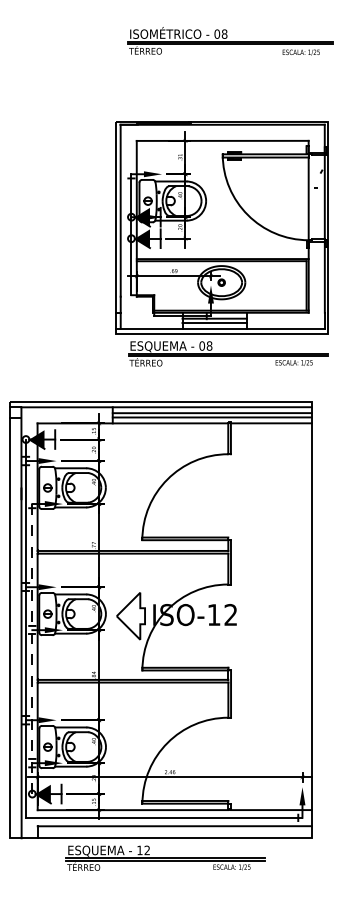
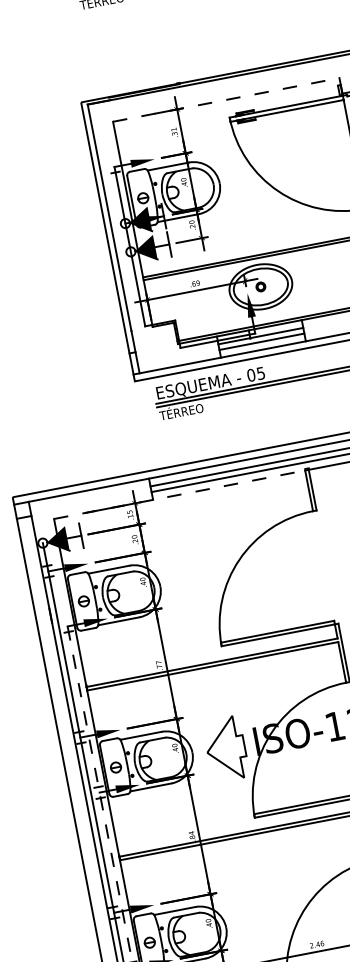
line: (222, 140) -> (225, 99), solid -> dashed
text: (209, 345) -> (260, 372), 08 -> 05
line: (133, 423) -> (180, 494), solid -> dashed

